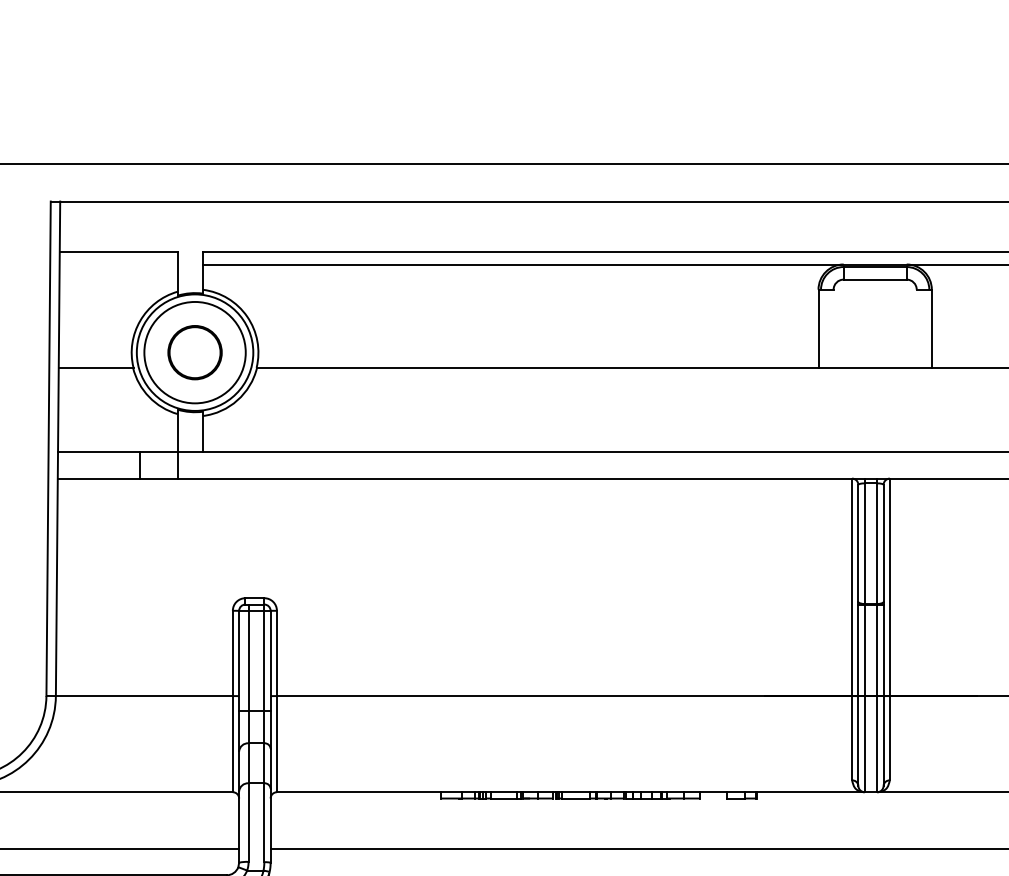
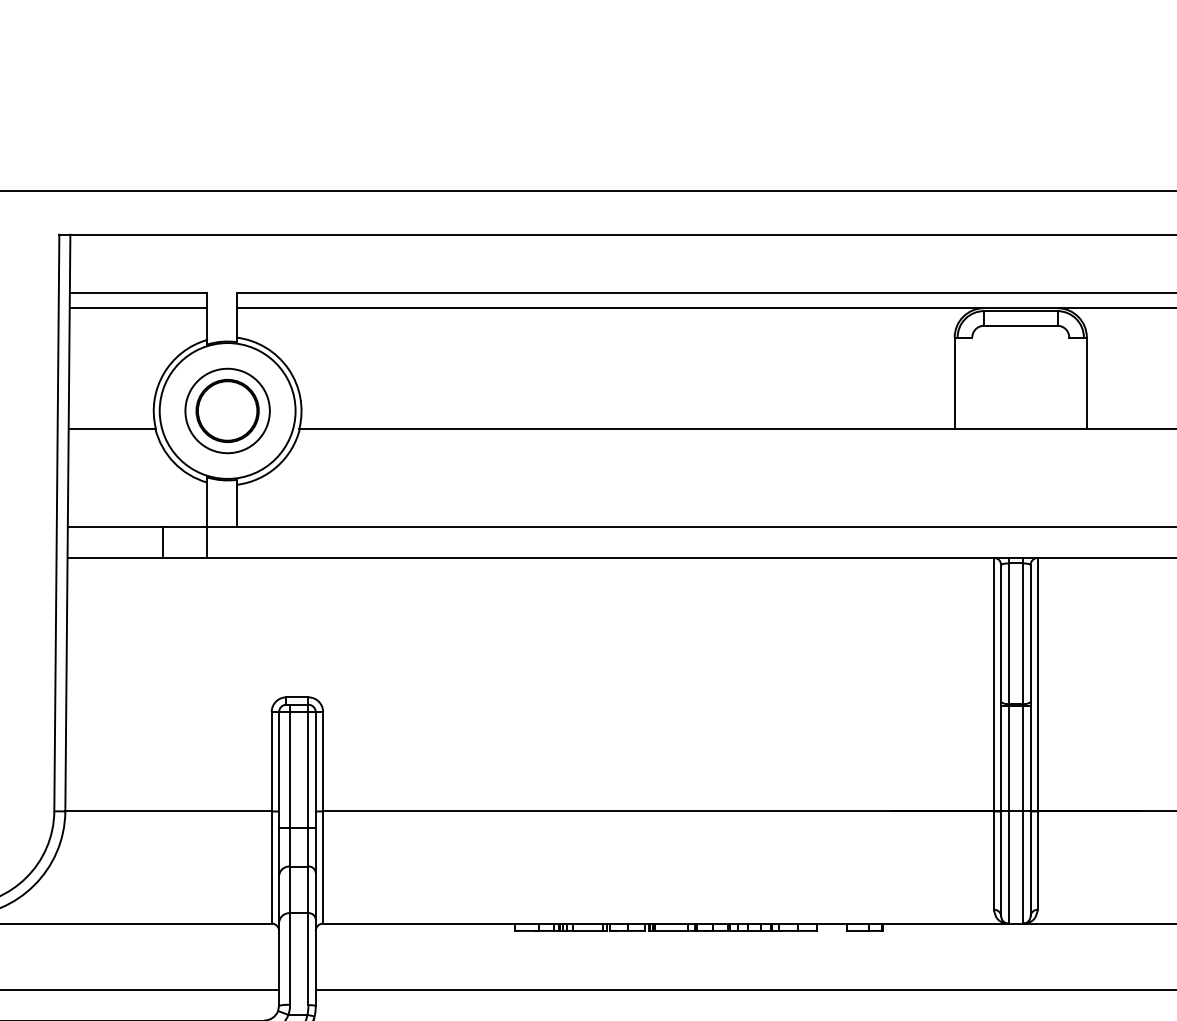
line: (118, 264) -> (138, 308), added
circle: (194, 352) -> (227, 410), size x0.71

